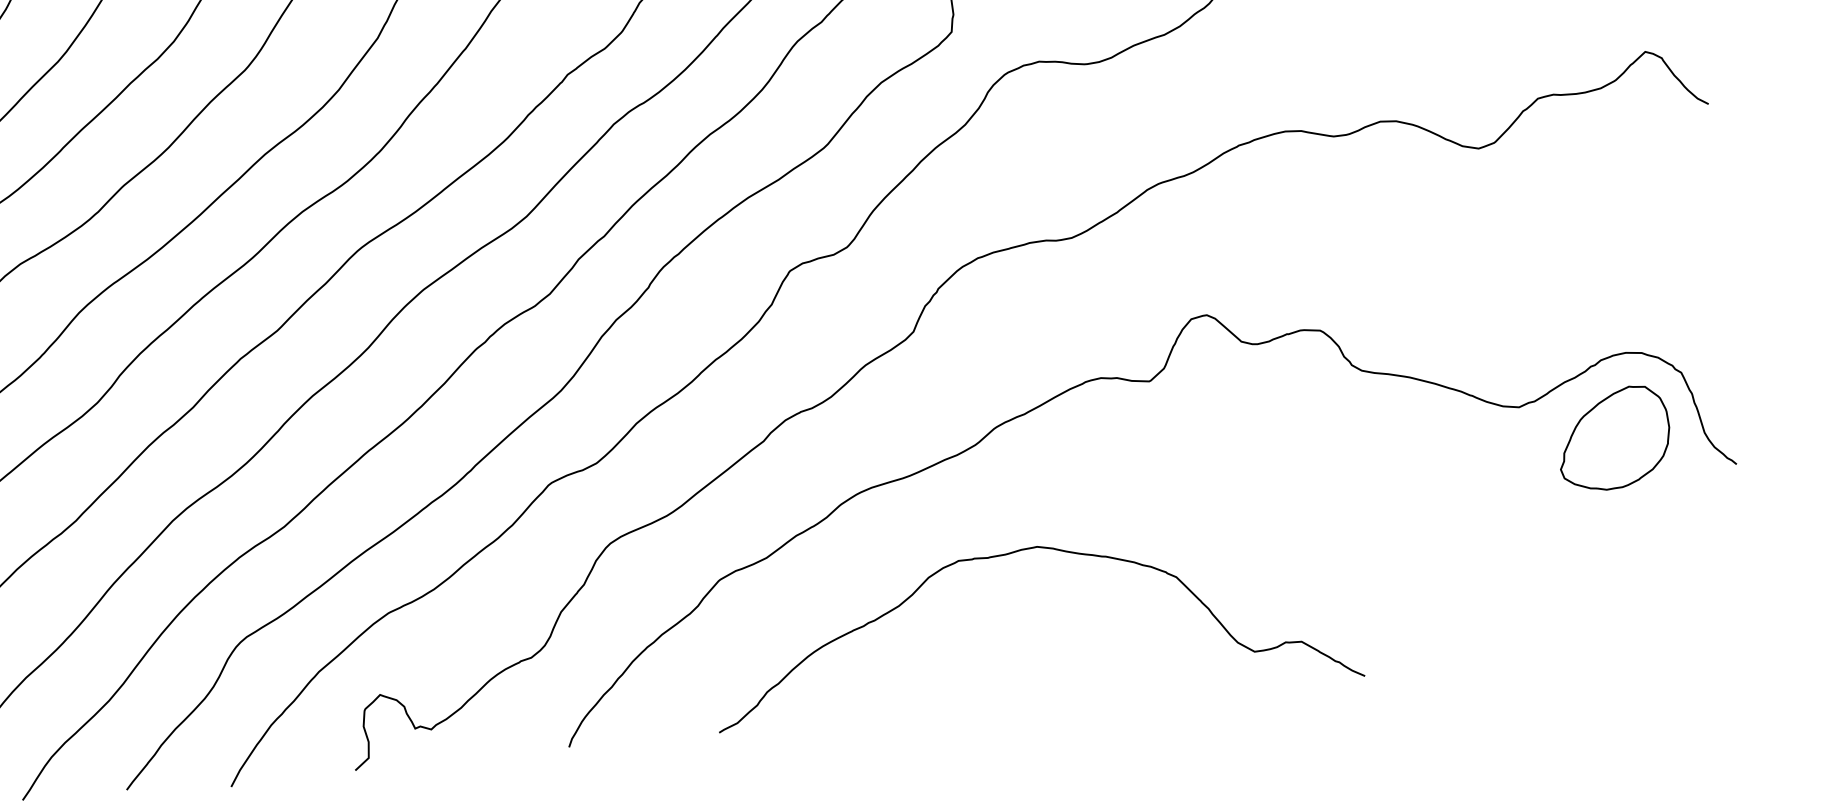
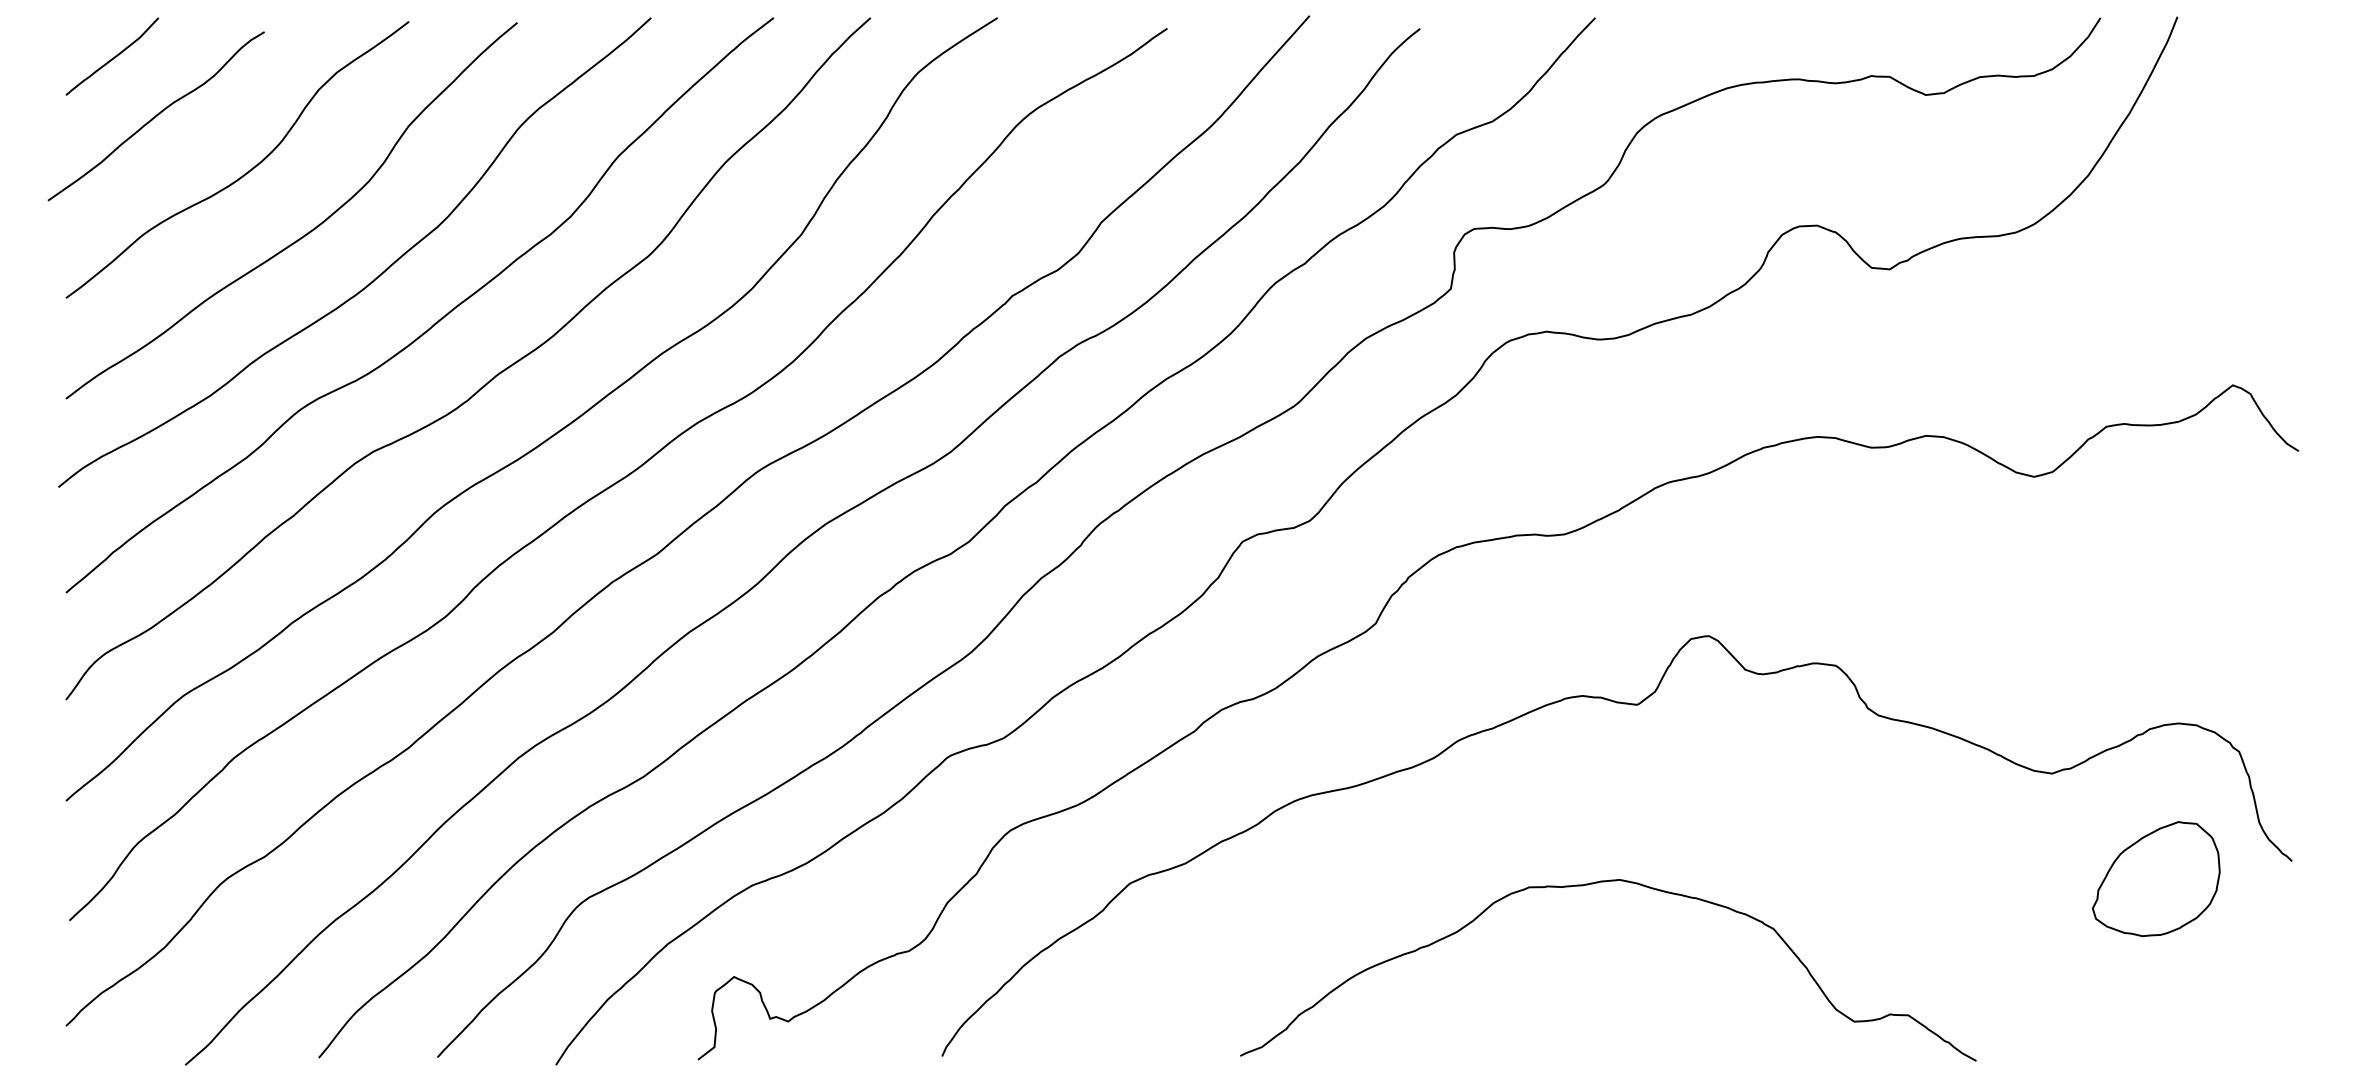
part: (1613, 438) -> (2155, 879), moved
curve: (1014, 553) -> (1593, 884), moved

